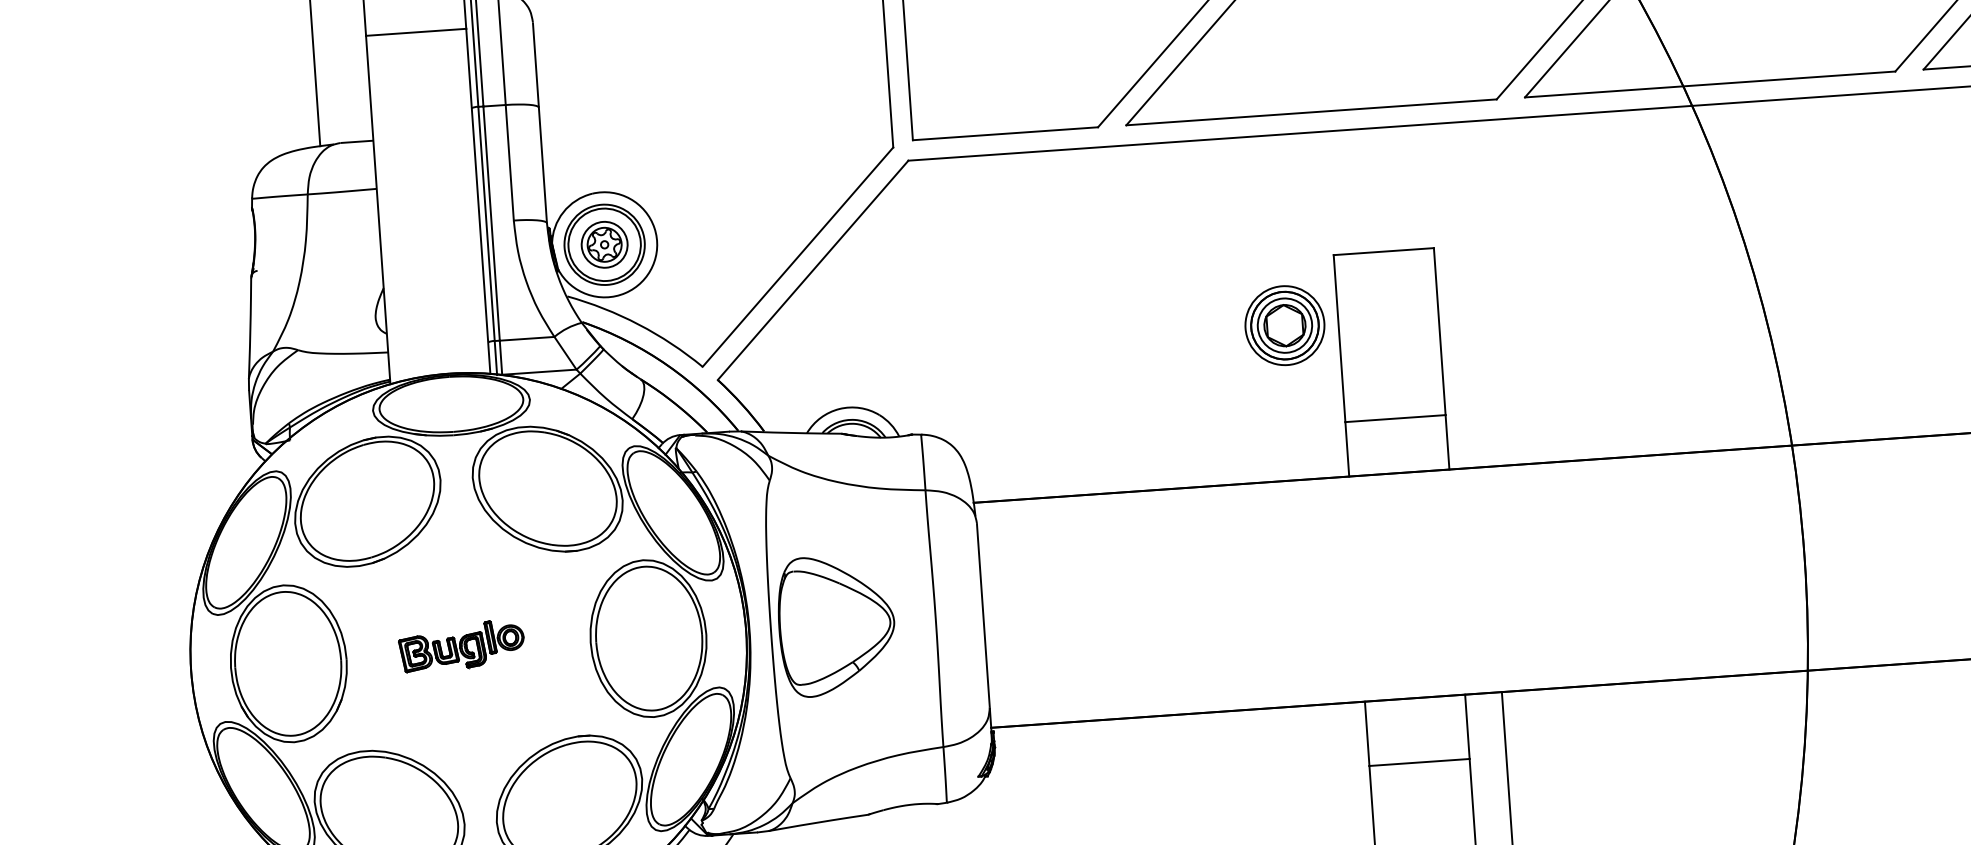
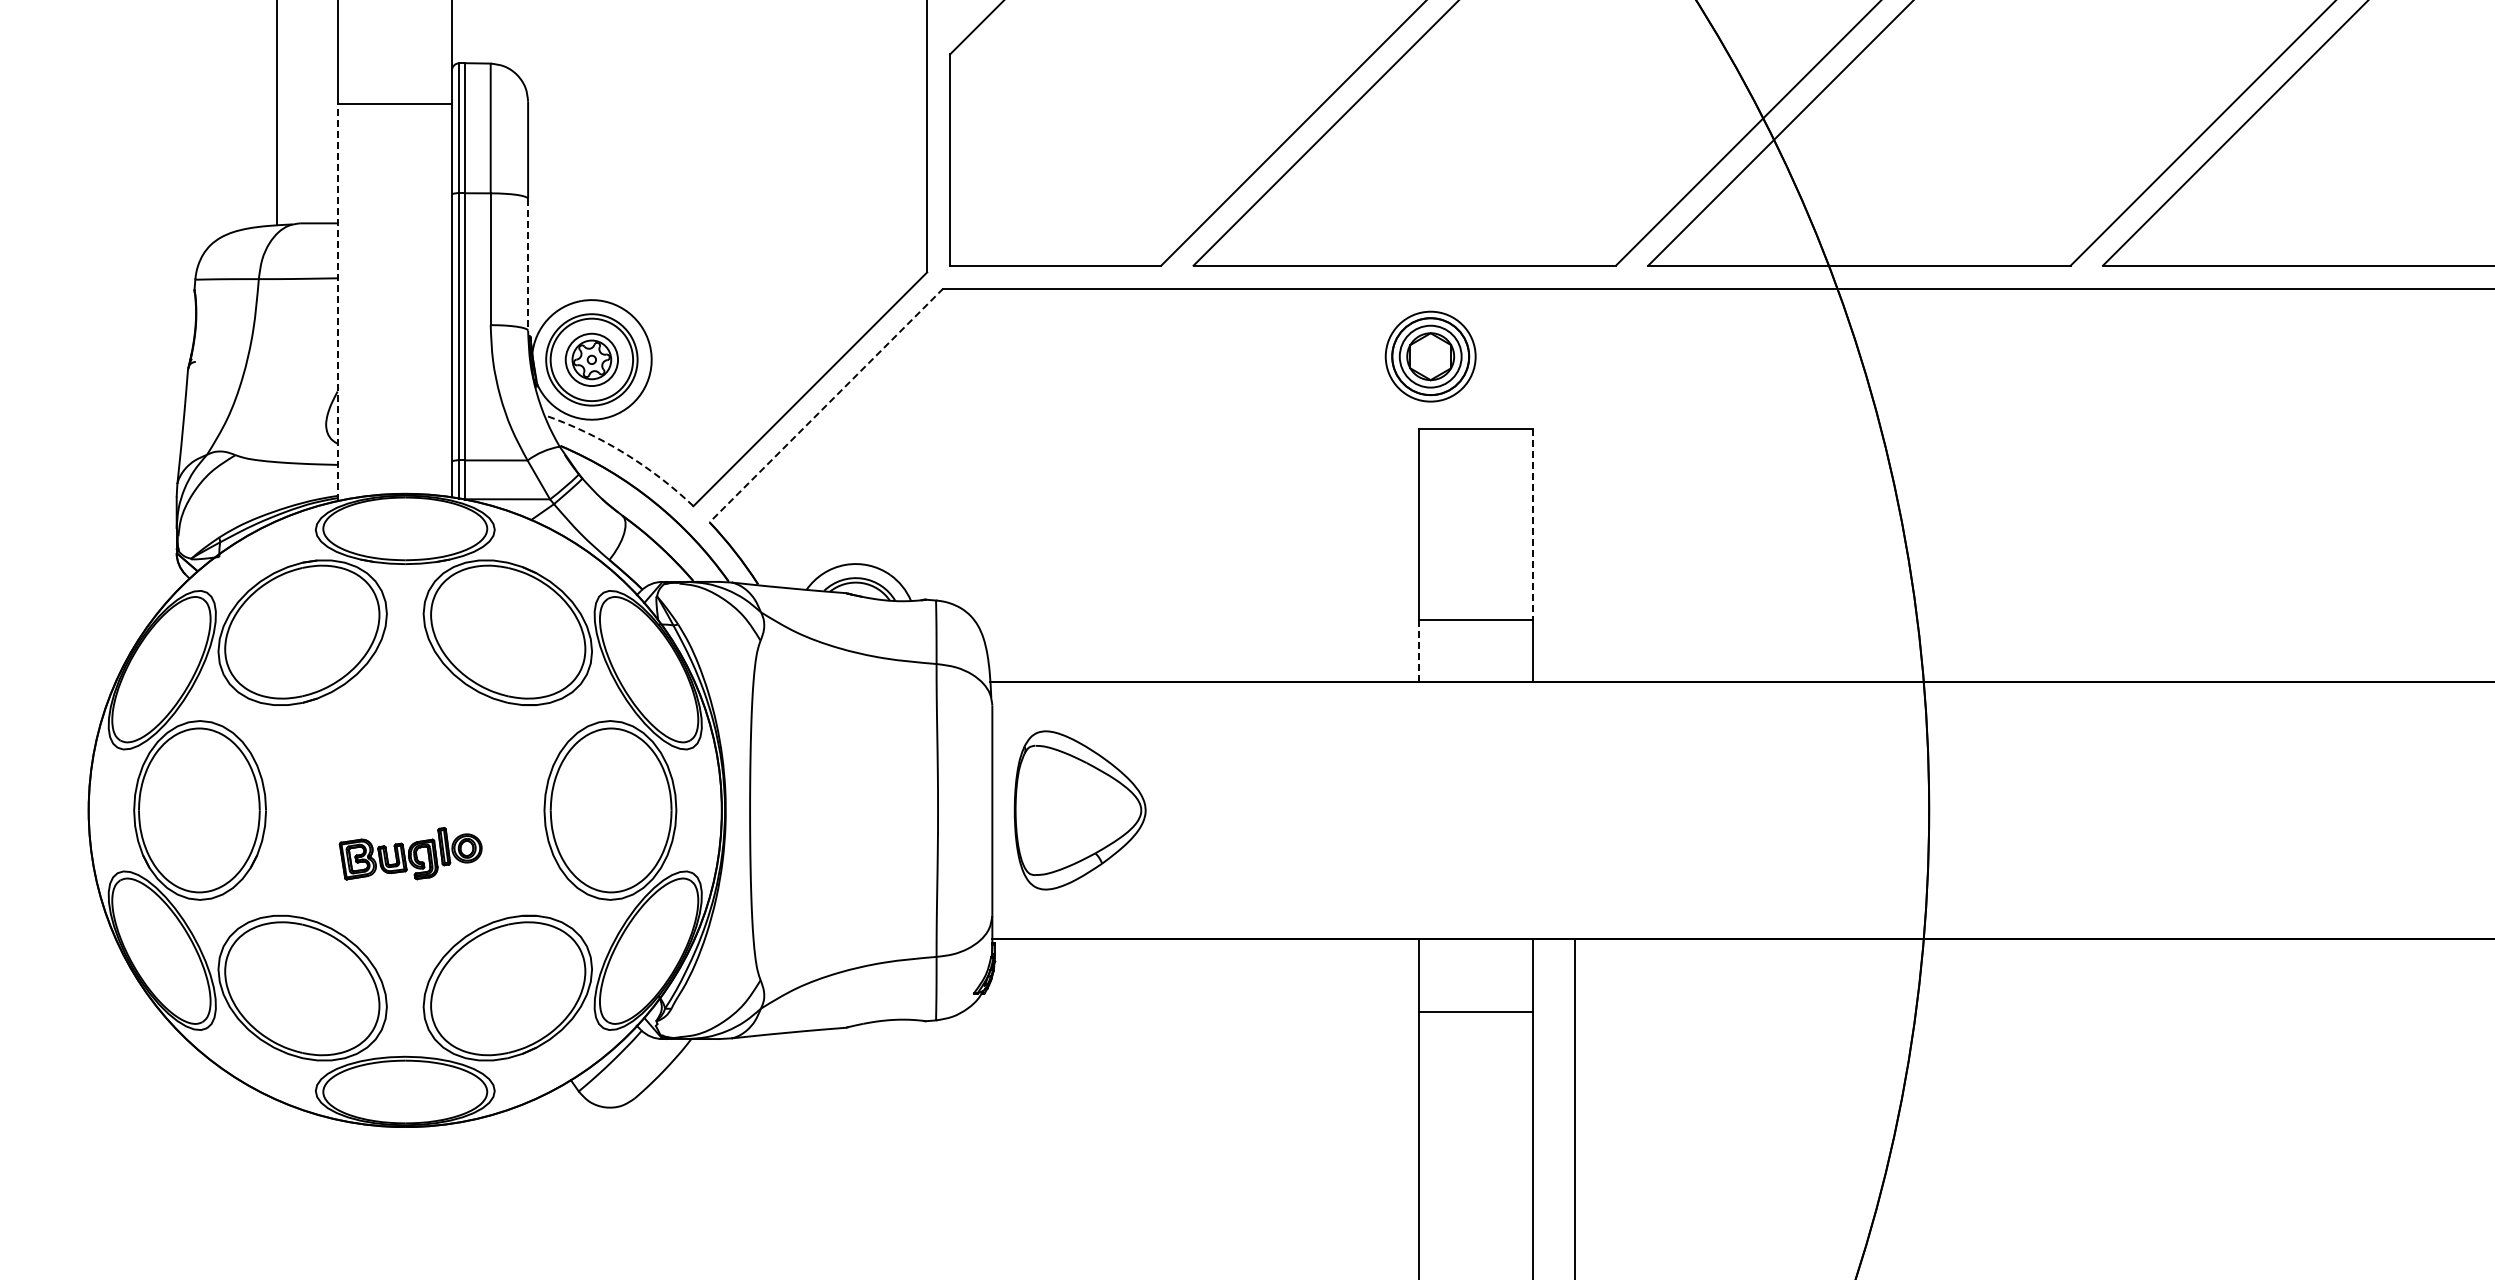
line: (543, 165) -> (528, 264), solid -> dashed
line: (378, 210) -> (337, 302), solid -> dashed
line: (813, 270) -> (826, 405), solid -> dashed
arc: (638, 324) -> (624, 453), solid -> dashed
part: (1284, 325) -> (1430, 356), moved
line: (1439, 332) -> (1532, 525), solid -> dashed
line: (1347, 449) -> (1418, 651), solid -> dashed
part: (836, 625) -> (1079, 810), moved
part: (461, 645) -> (410, 853), moved

